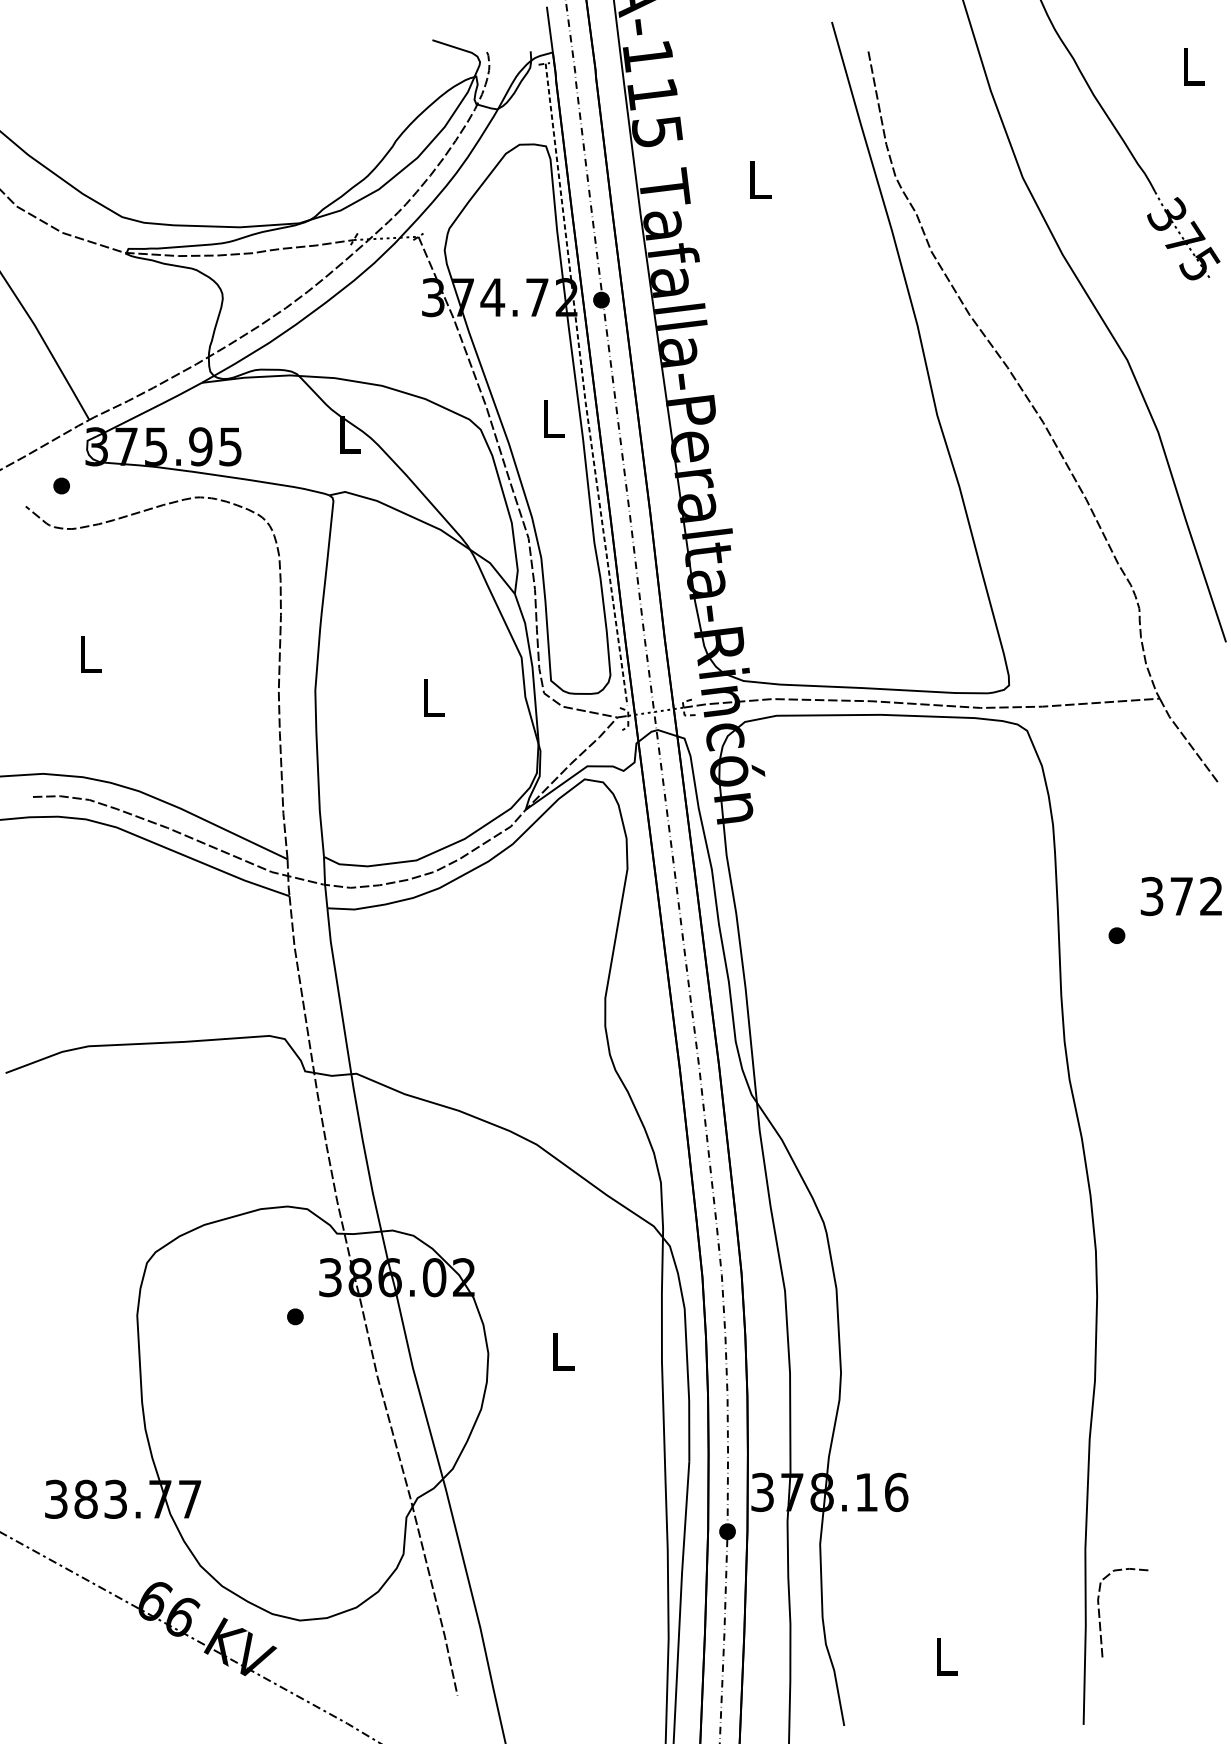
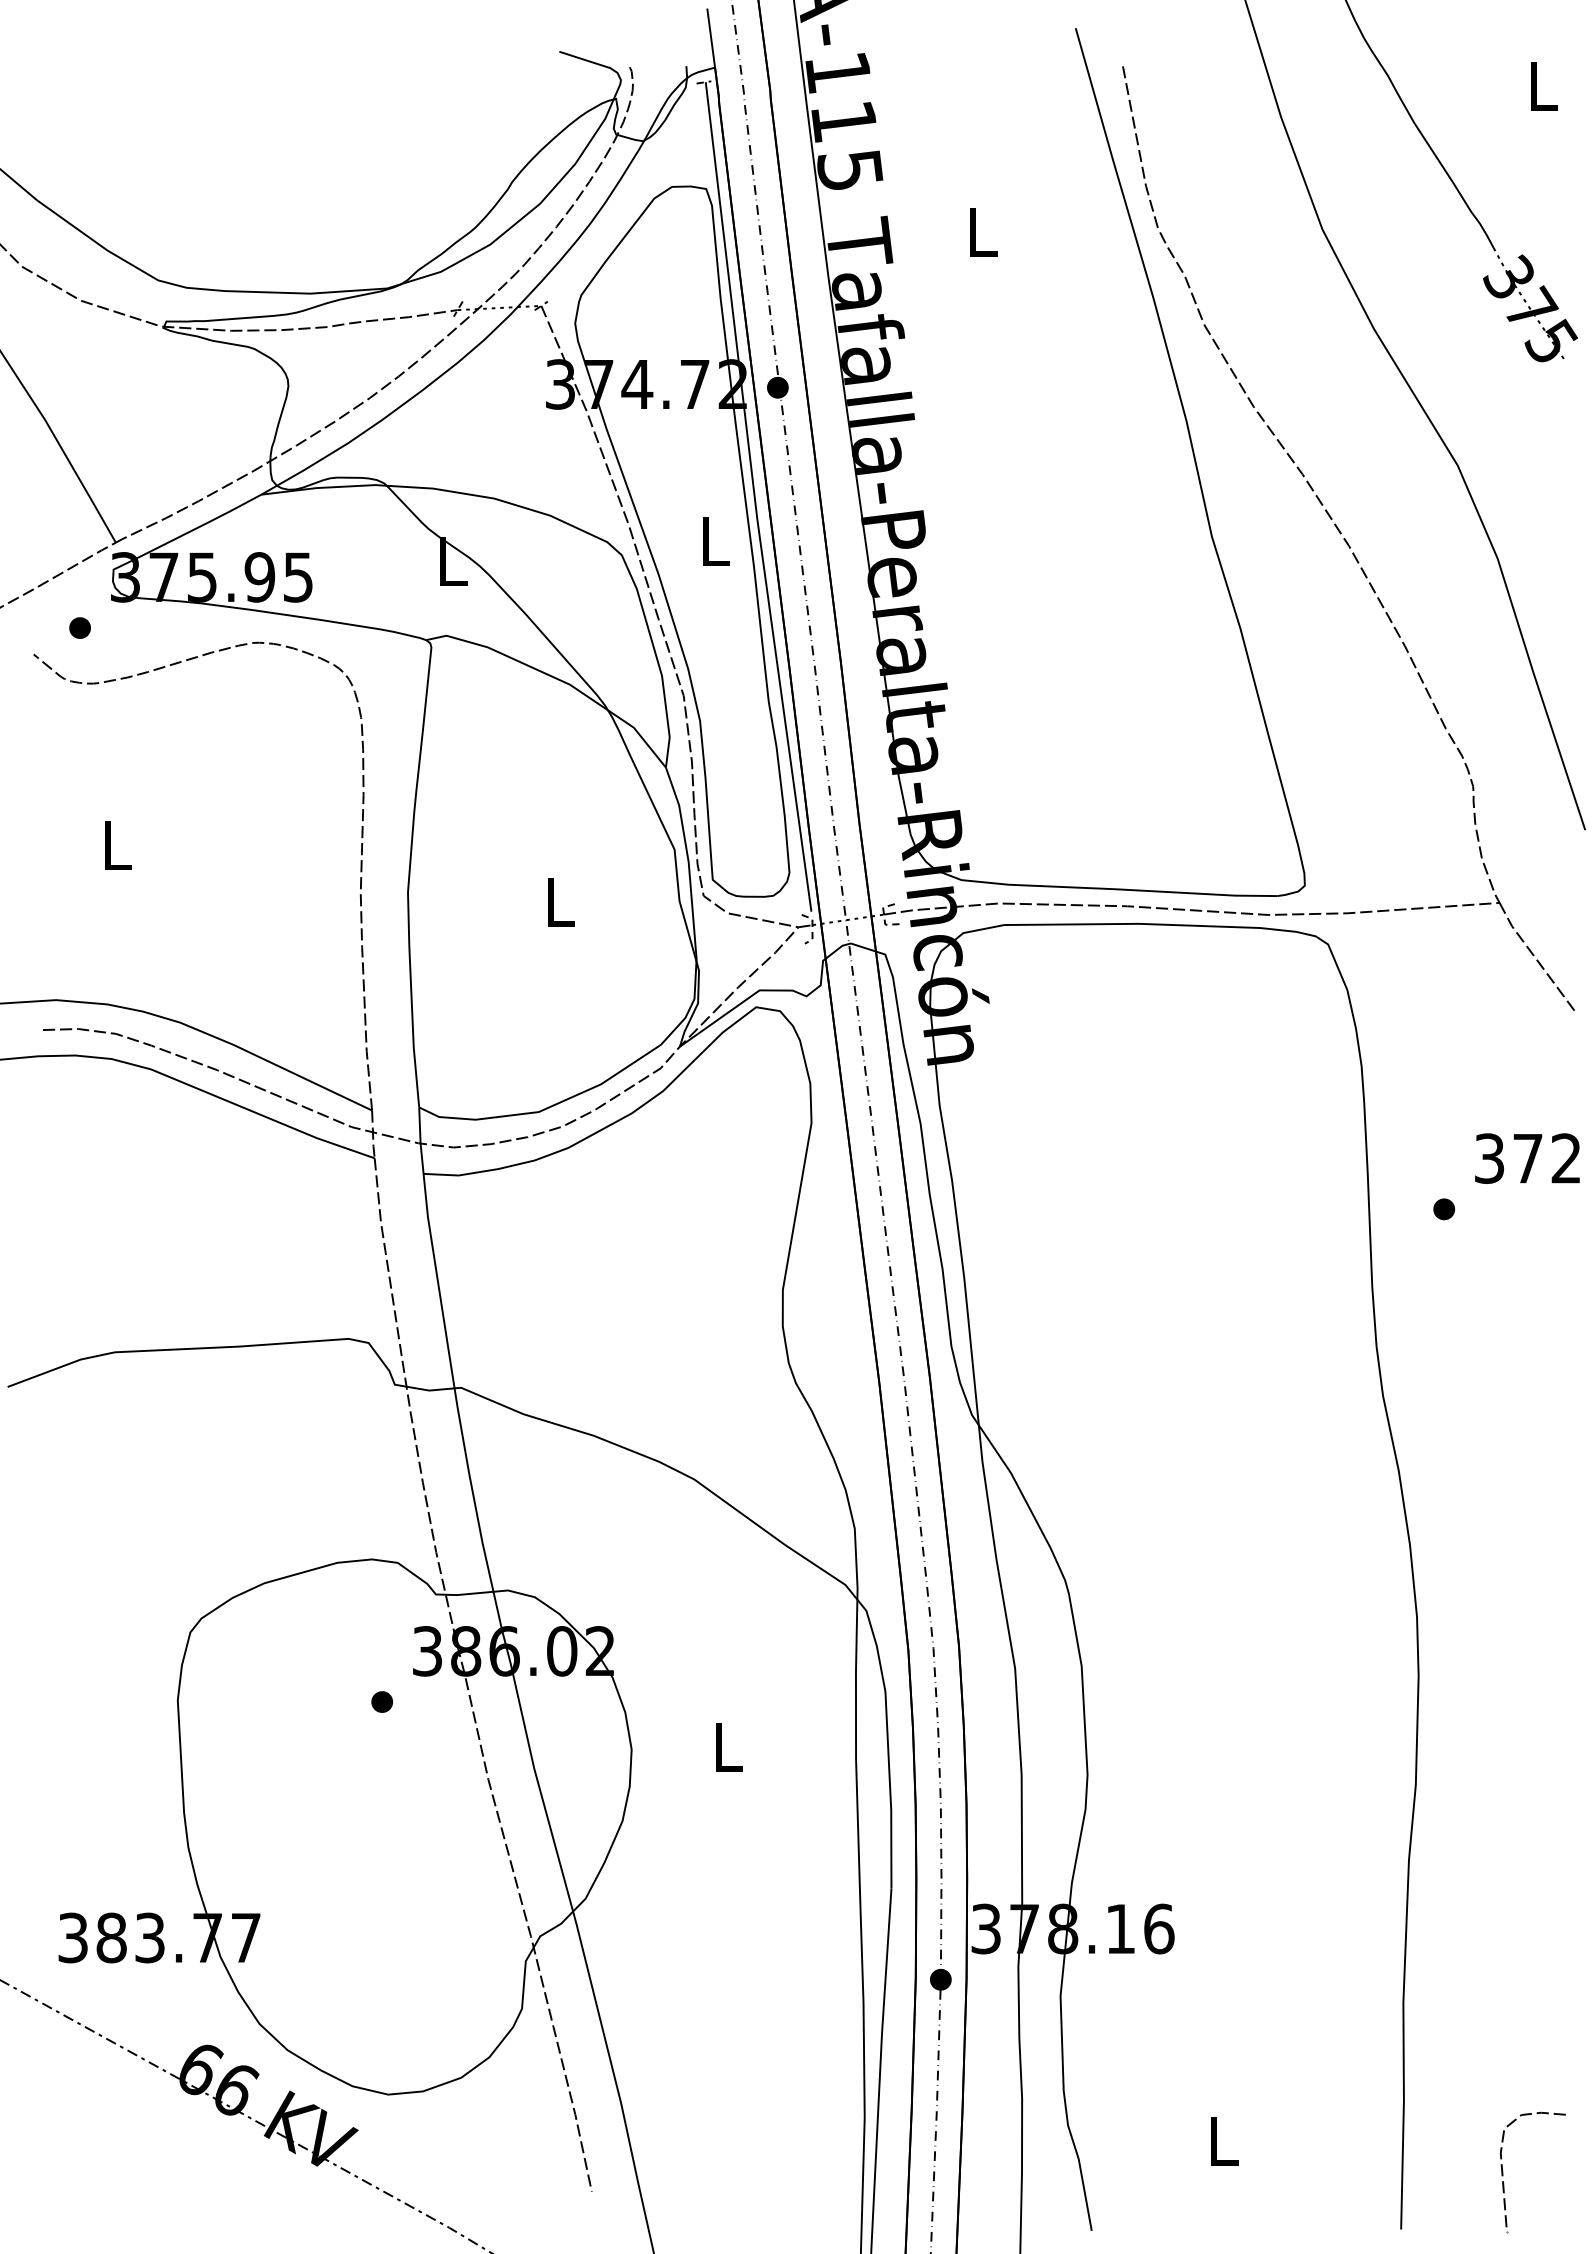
line: (583, 385) -> (754, 497), dashed -> solid
curve: (1100, 1615) -> (1503, 2172), moved

